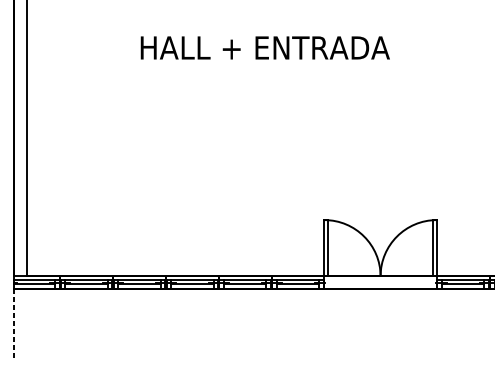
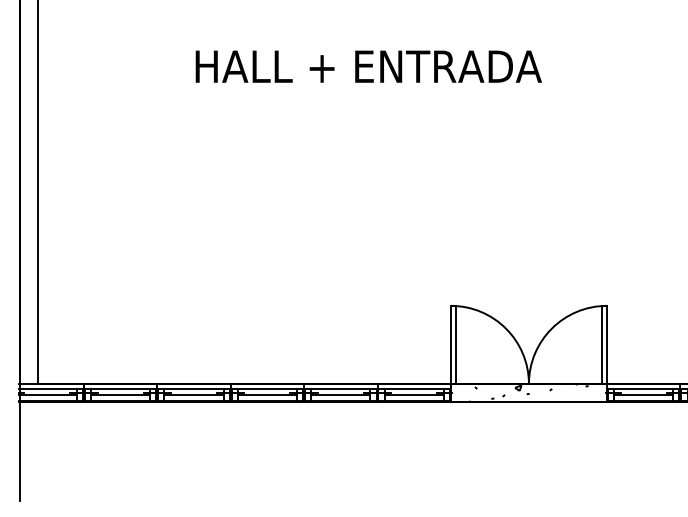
hatch: (375, 282) -> (522, 392), added
line: (13, 325) -> (19, 452), dashed -> solid

